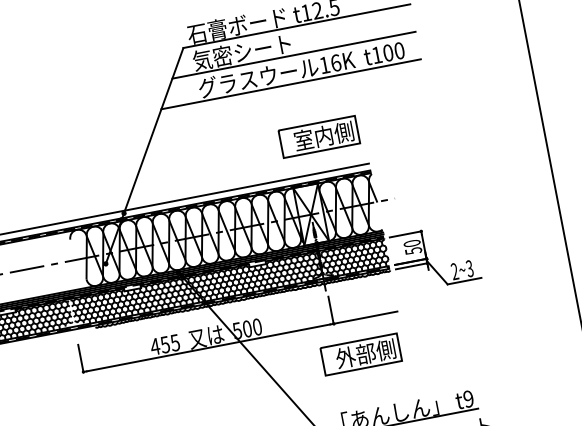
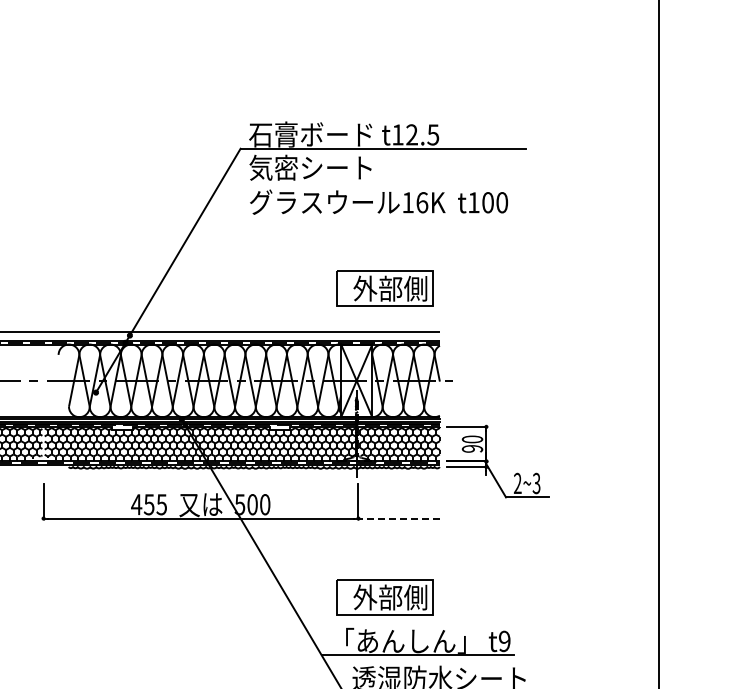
line: (294, 55) -> (373, 183), removed
line: (290, 83) -> (362, 217), removed
text: (313, 138) -> (377, 288), 室内側 -> 外部側
text: (413, 250) -> (472, 448), 50 -> 90
line: (365, 317) -> (398, 518), solid -> dashed
part: (361, 354) -> (384, 597), moved

